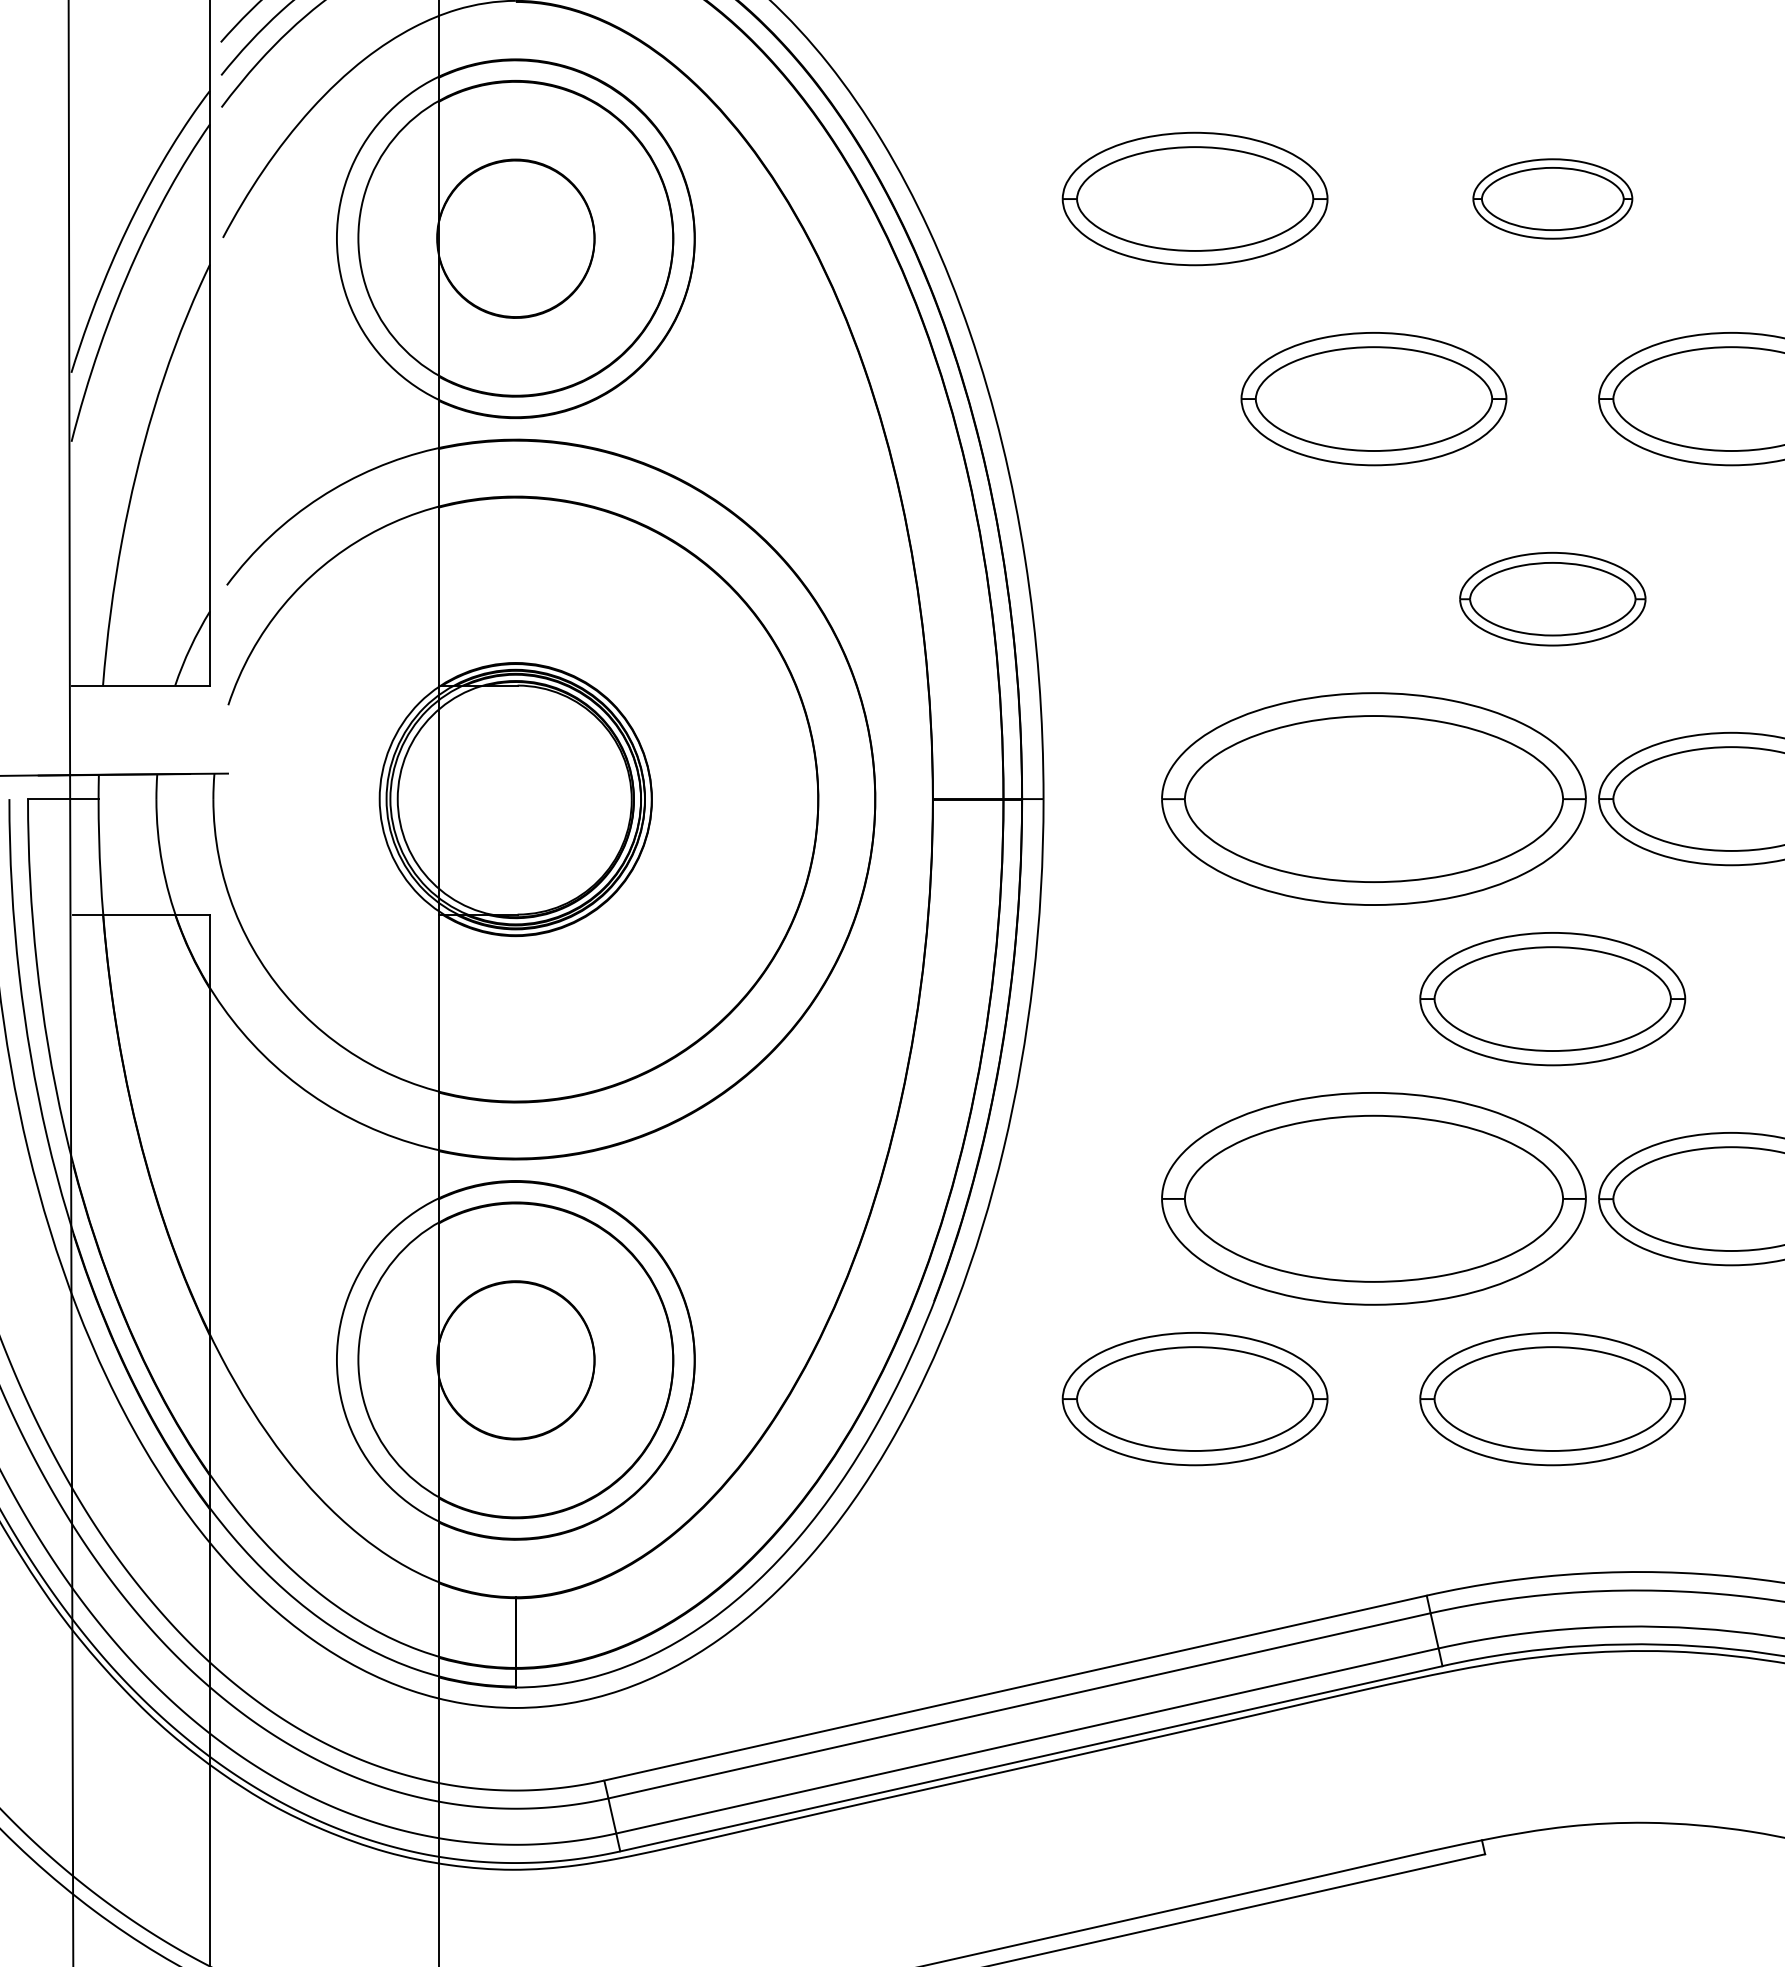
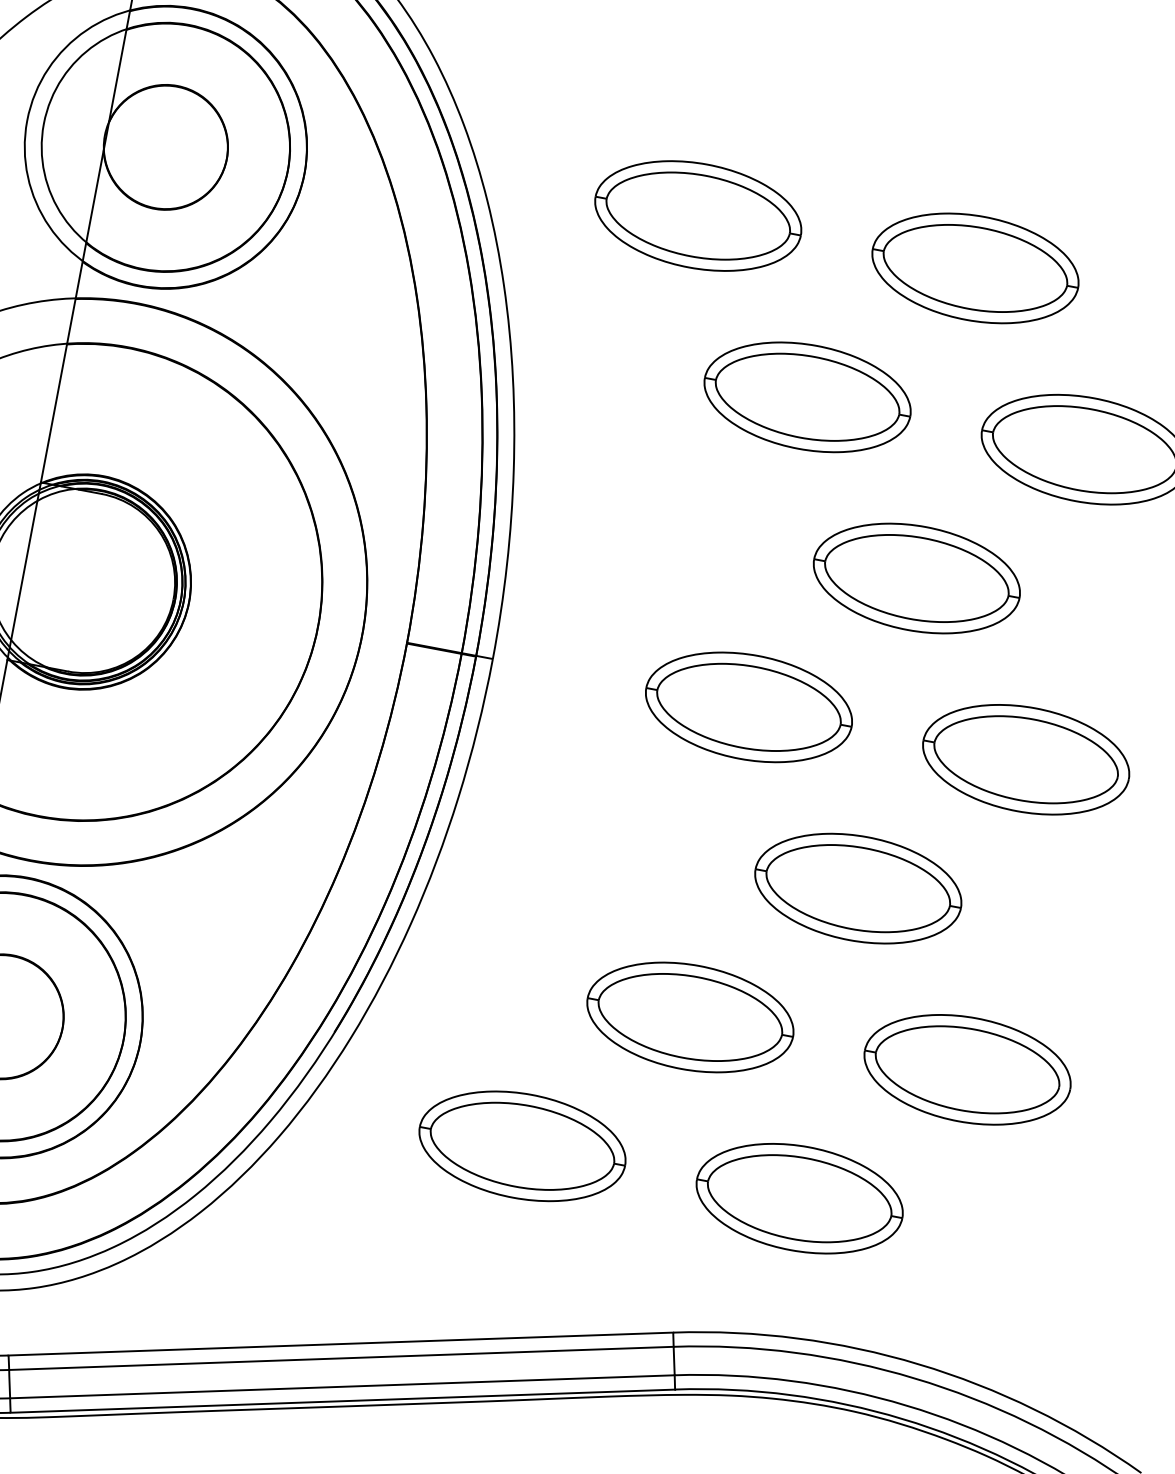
part: (1552, 198) -> (975, 267), size x1.67
part: (1552, 599) -> (916, 578), size x1.43
part: (1373, 798) -> (748, 706), size x0.62
part: (1373, 1199) -> (689, 1017), size x0.62

